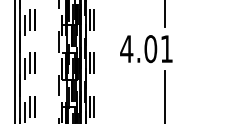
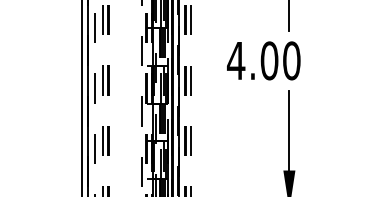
text: (166, 48) -> (291, 60), 4.01 -> 4.00

